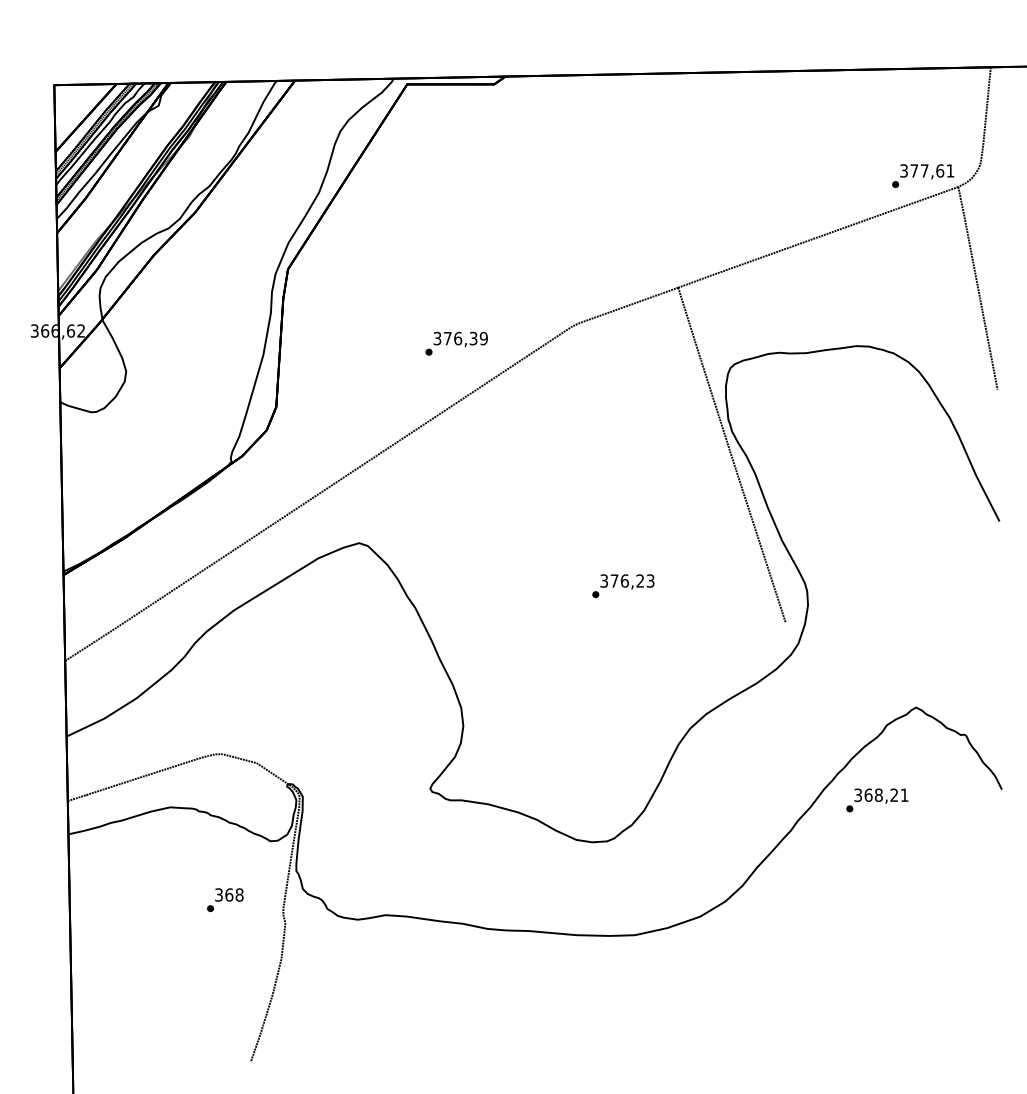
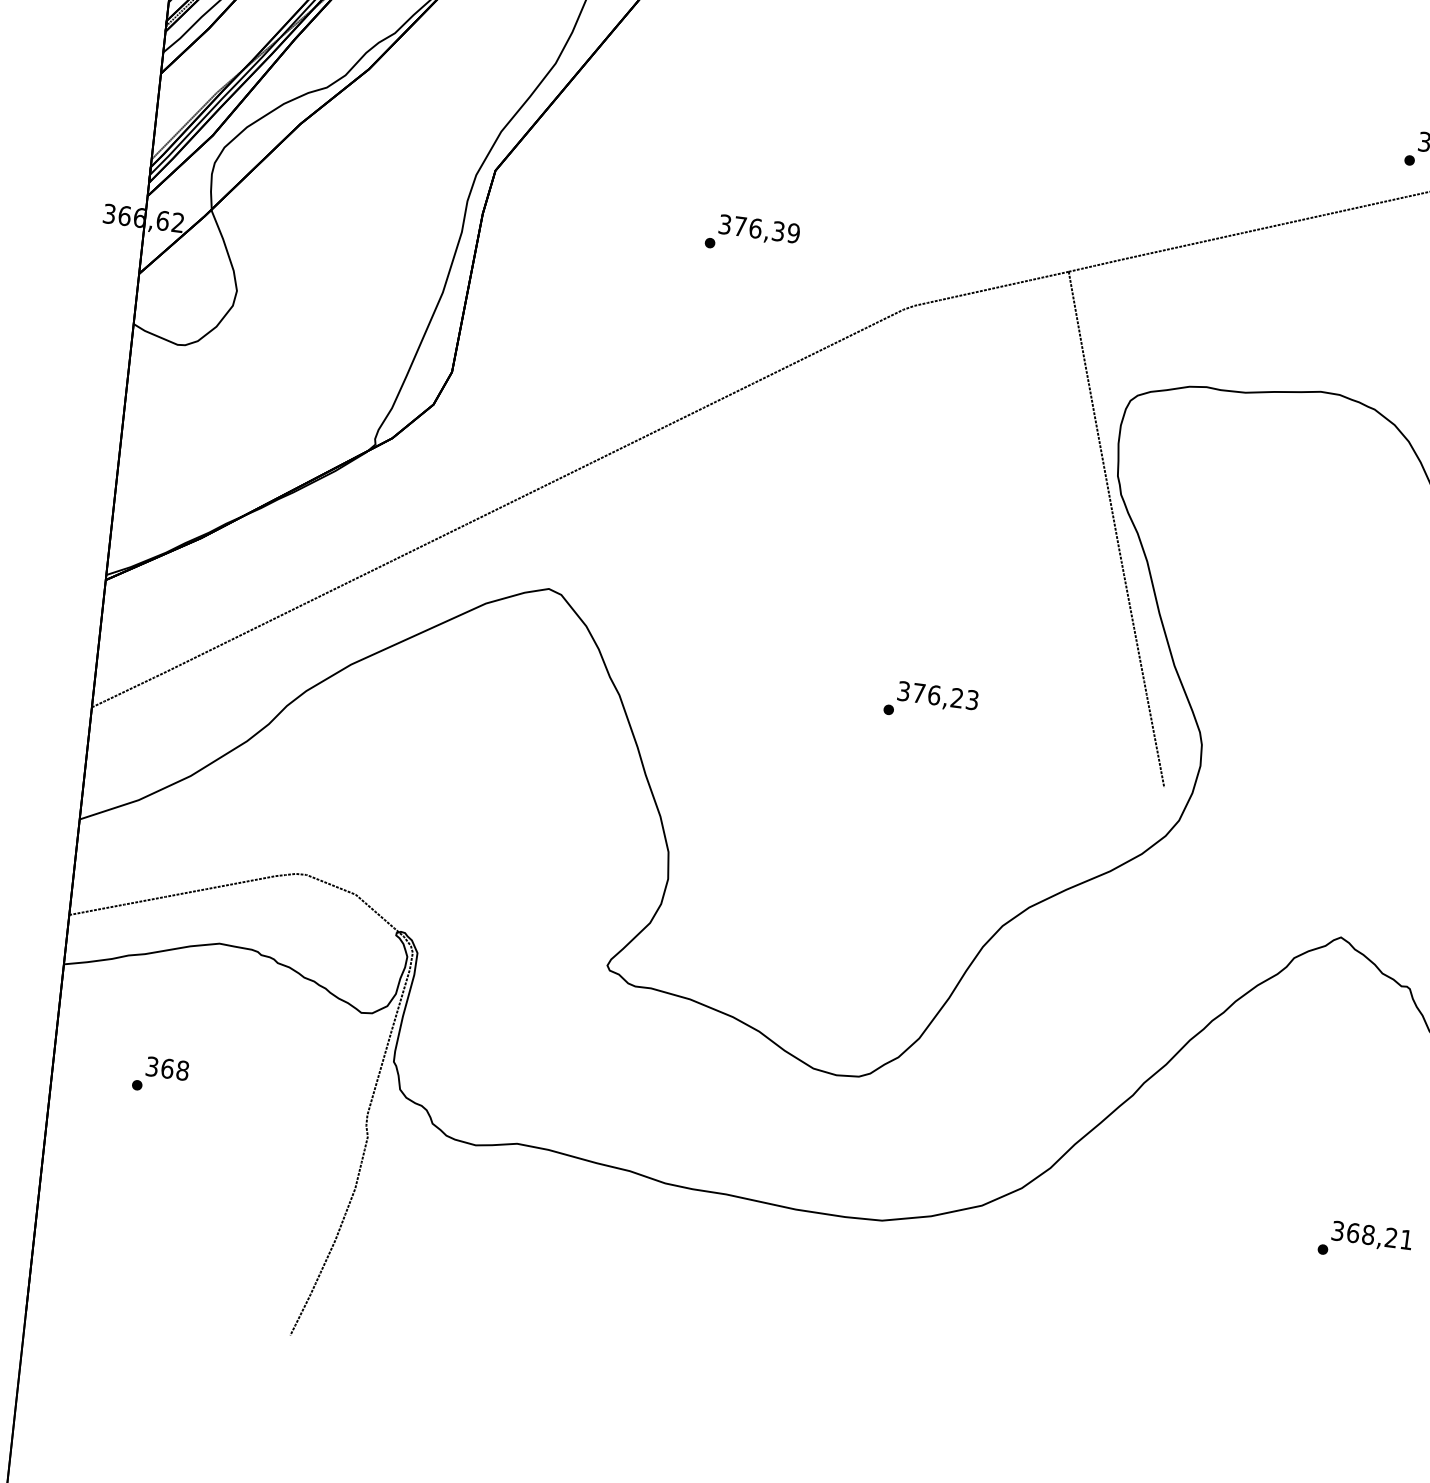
text: (456, 343) -> (752, 235), moved
text: (877, 800) -> (1365, 1242), moved
text: (225, 900) -> (160, 1076), moved

